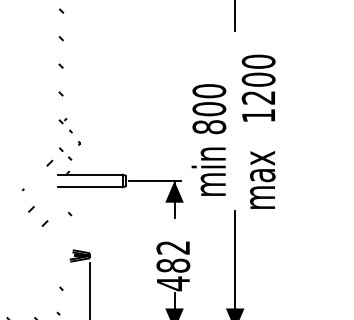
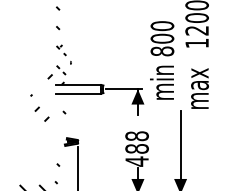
text: (173, 247) -> (137, 136), 482 -> 488

